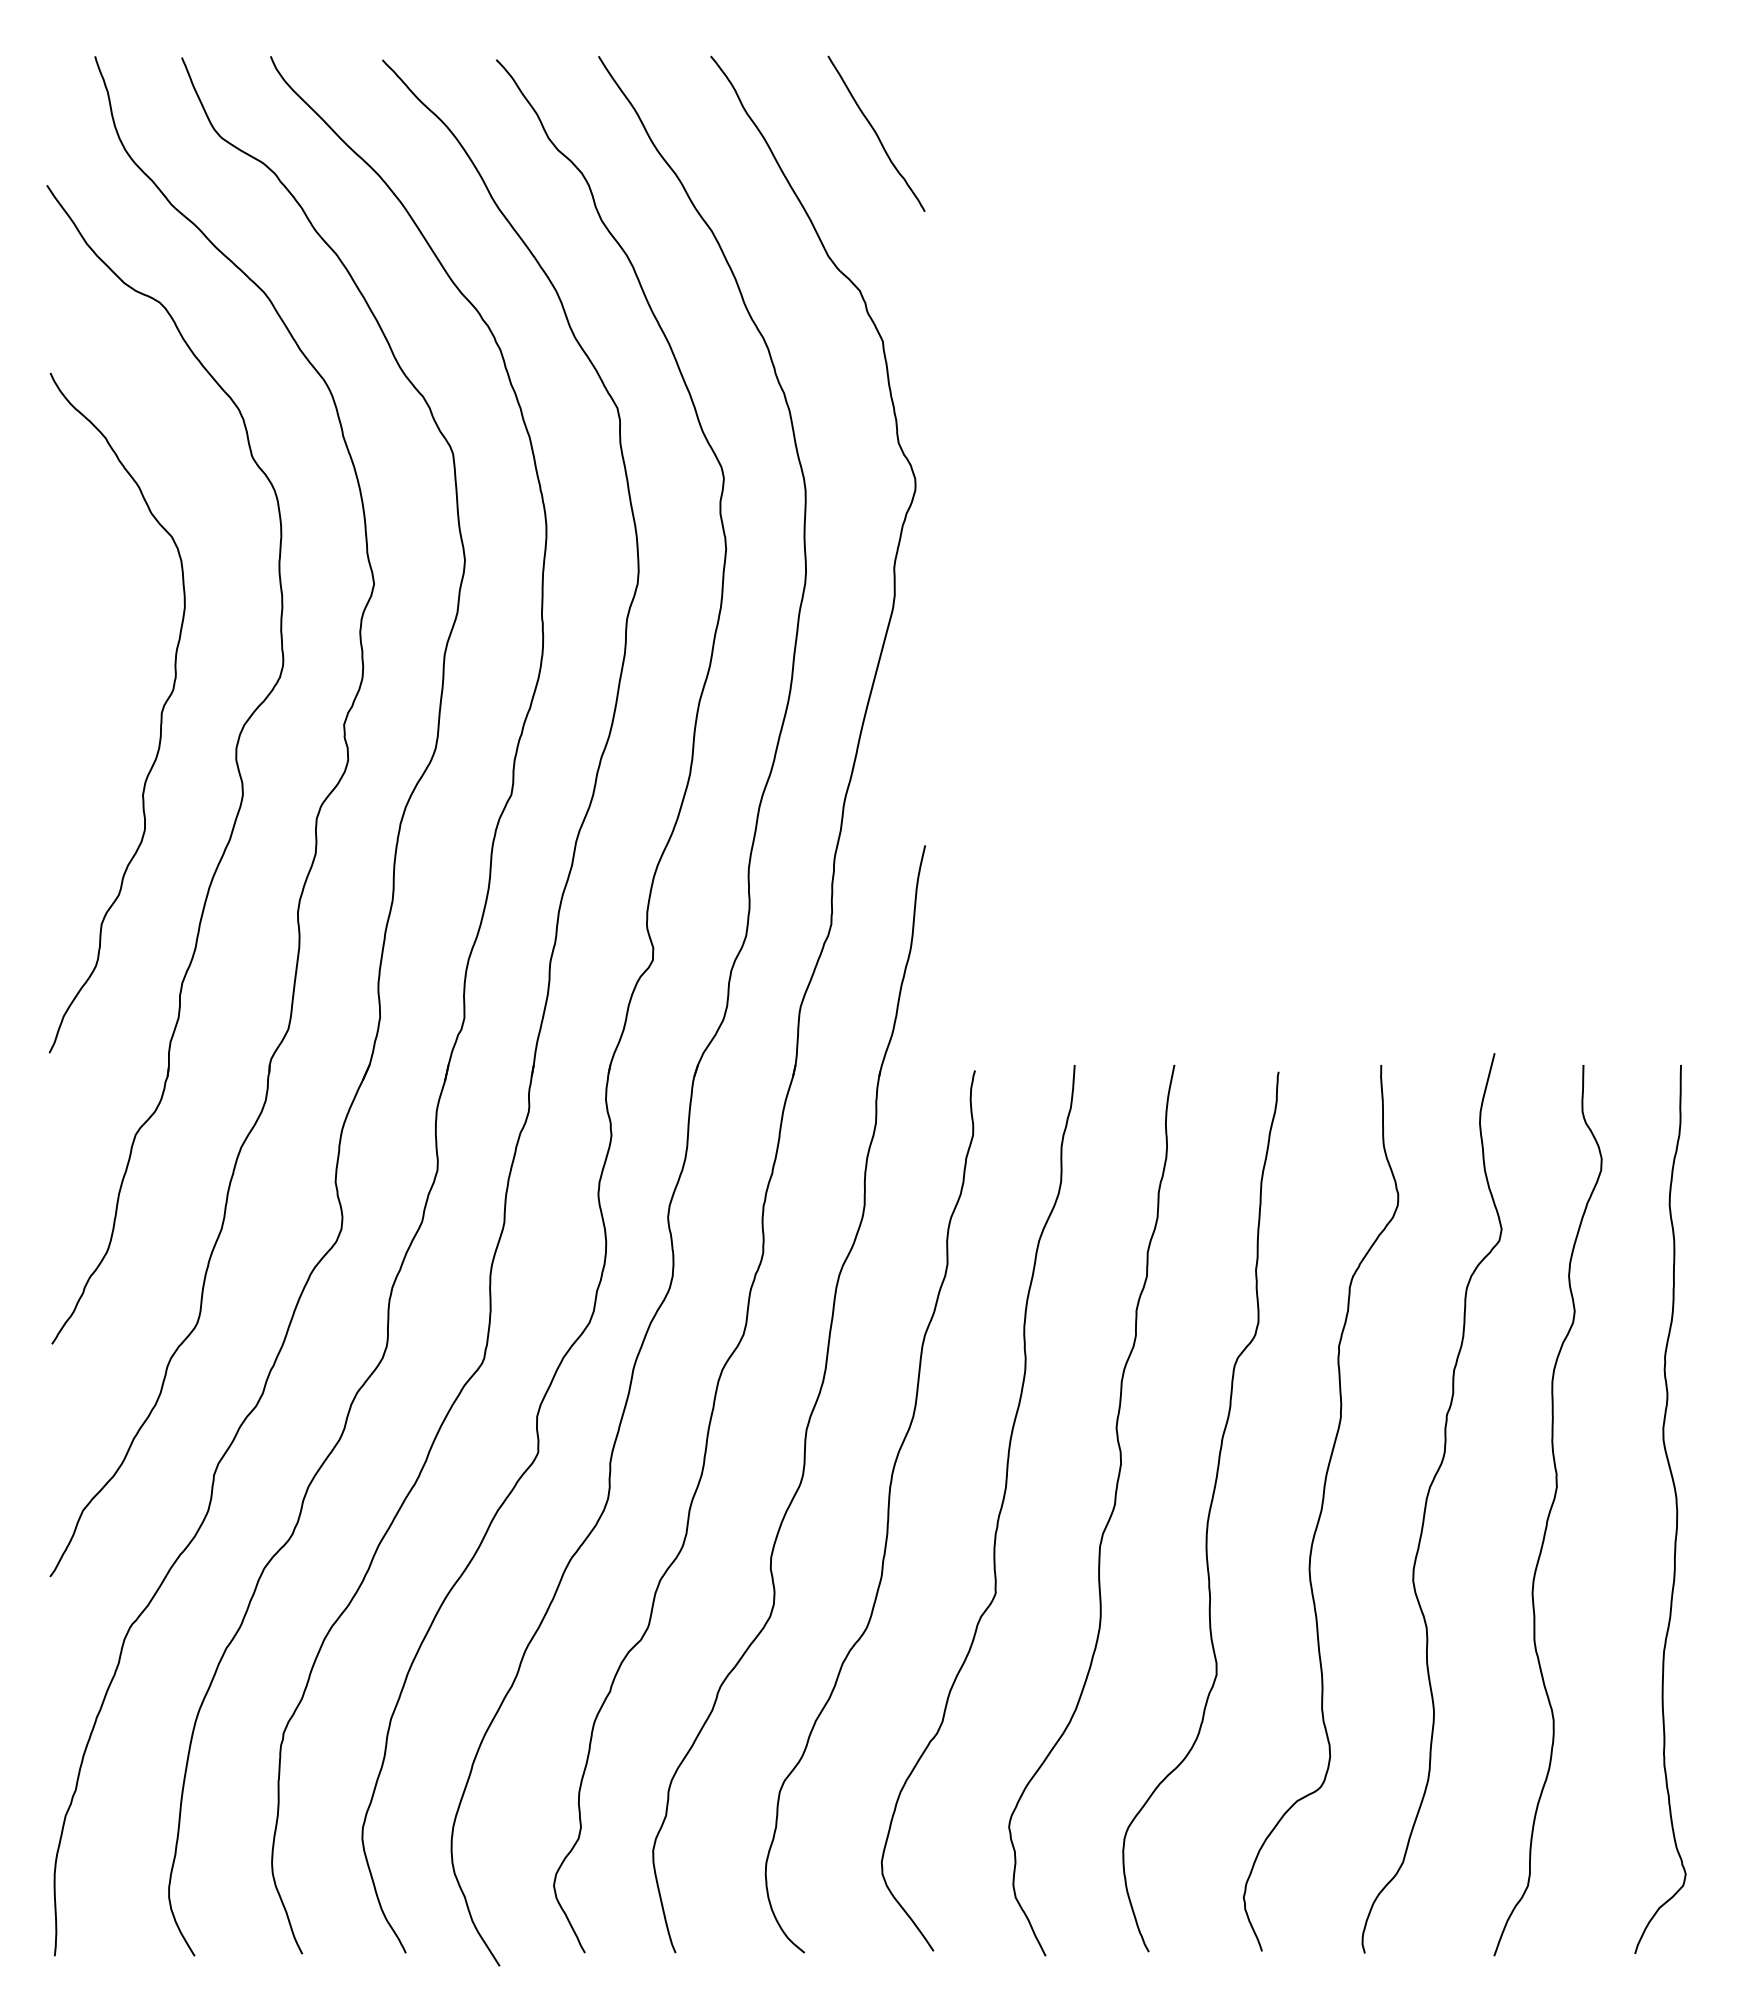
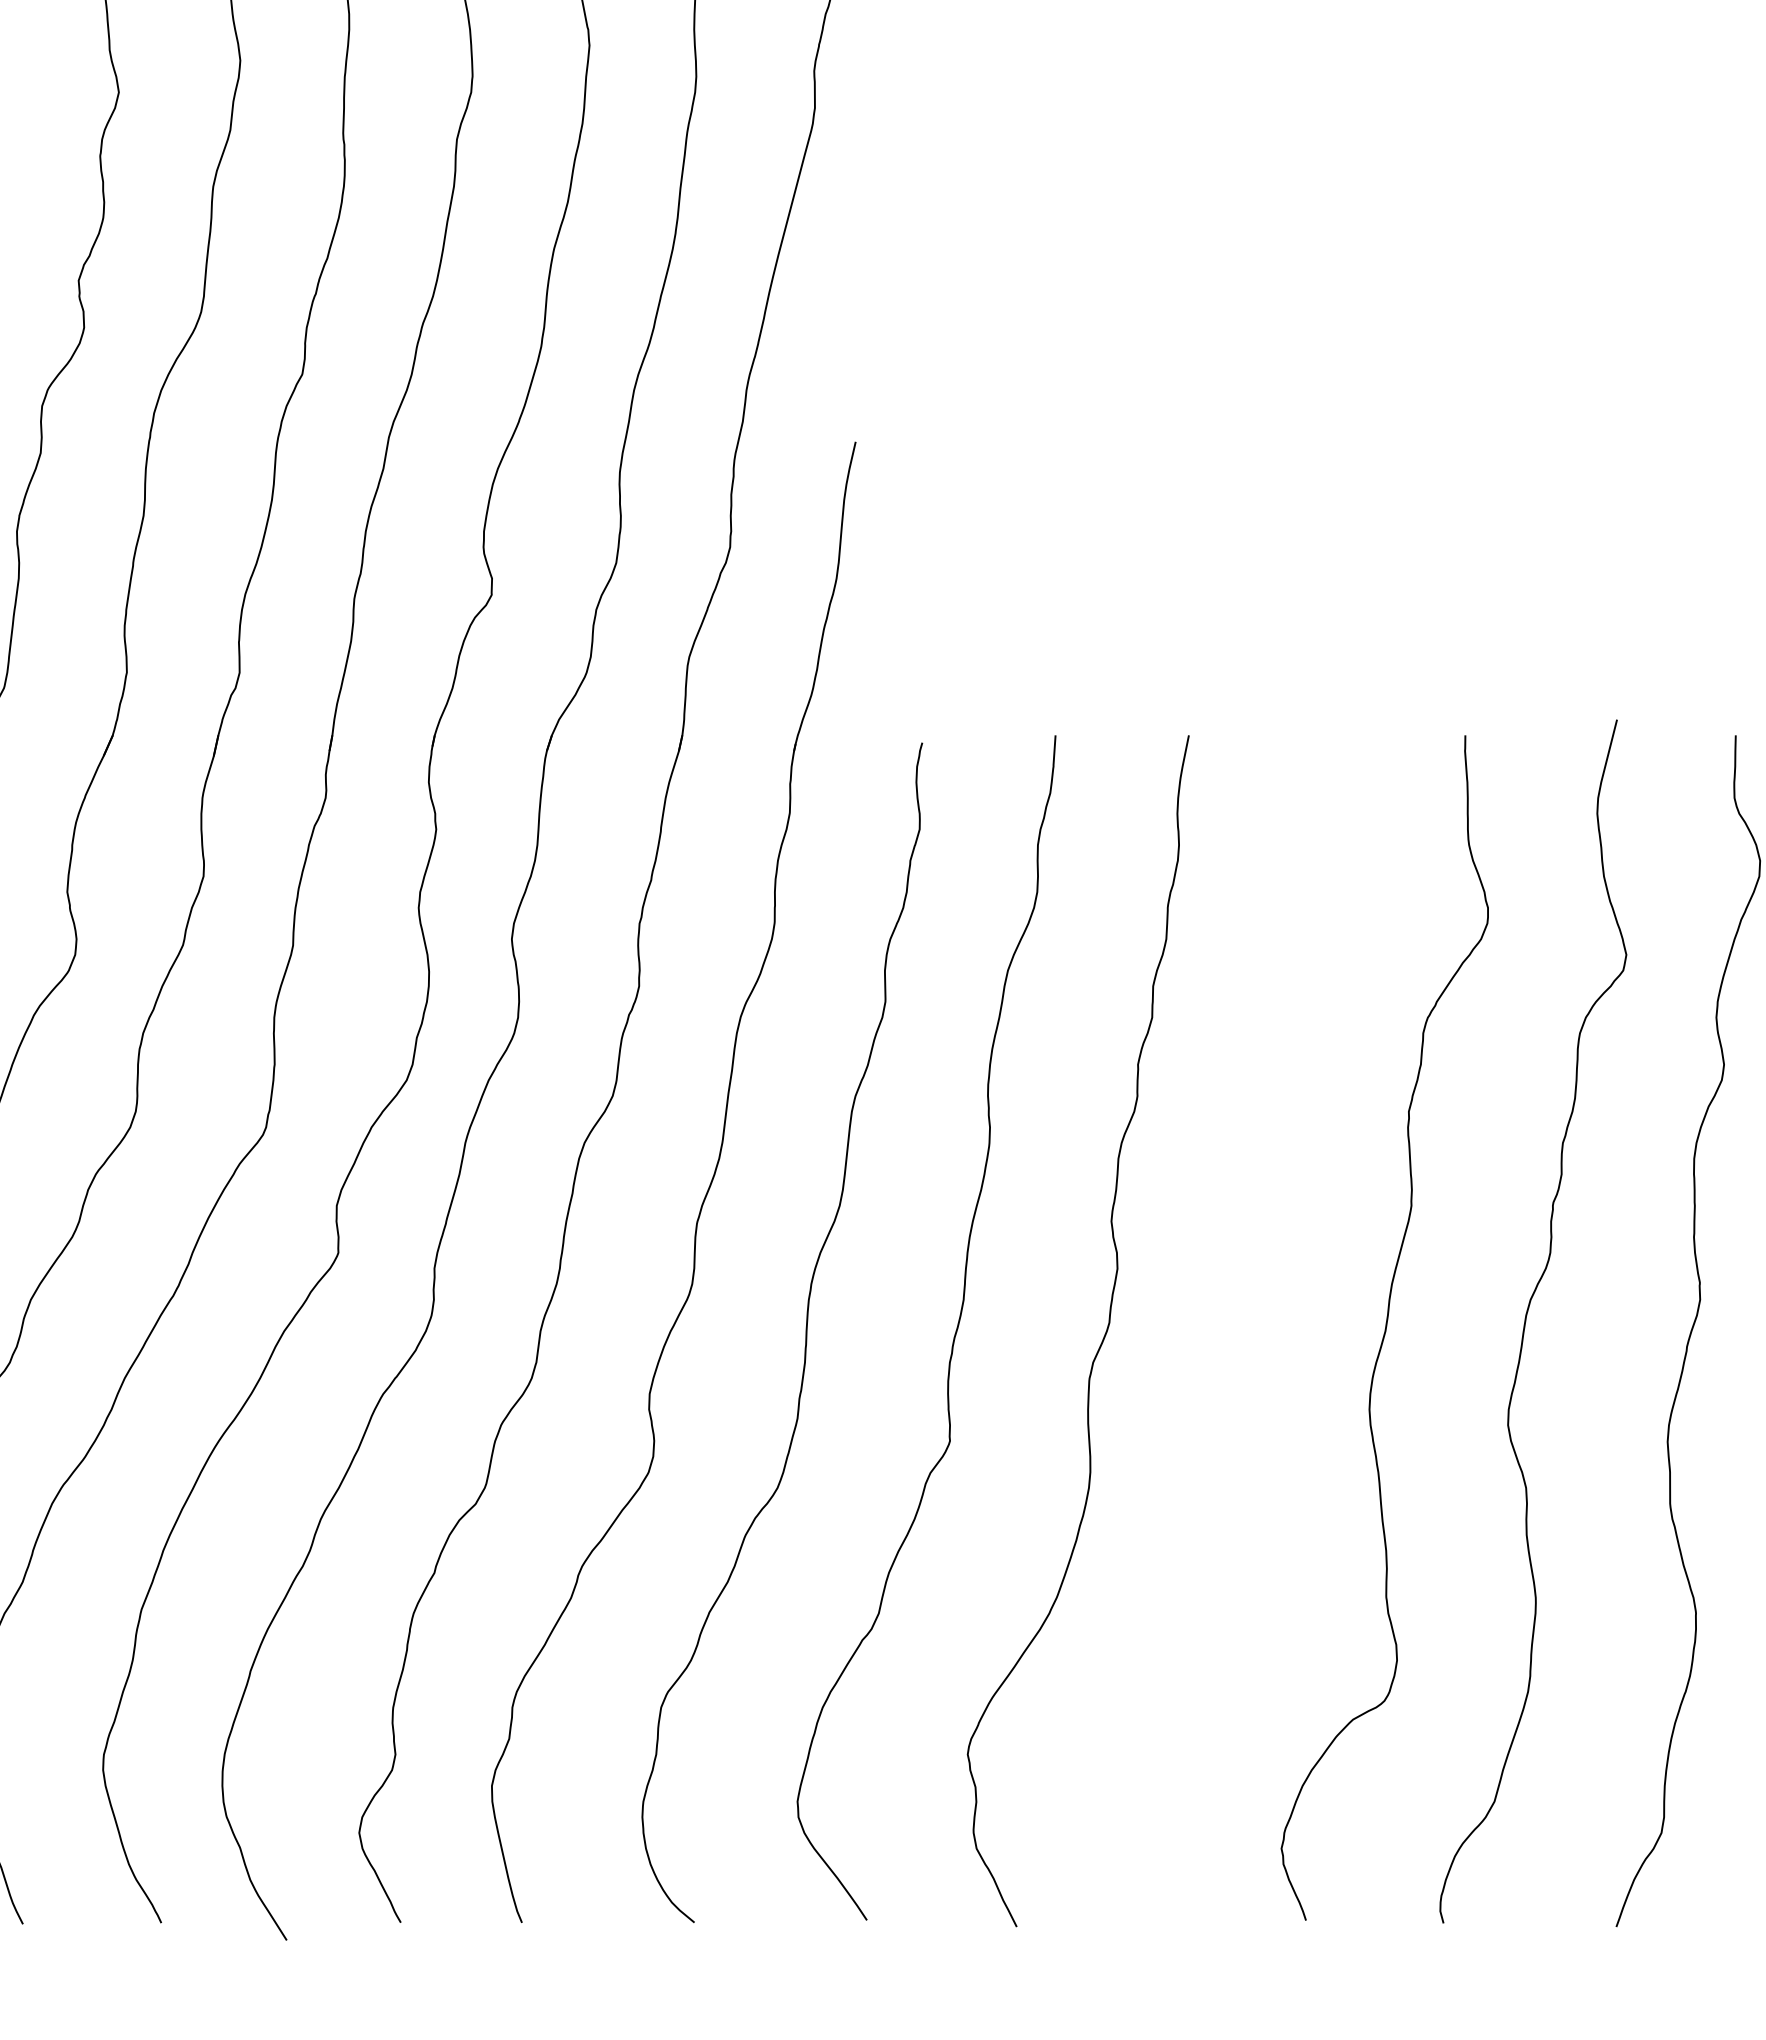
curve: (1208, 1511) -> (1234, 1332), removed

